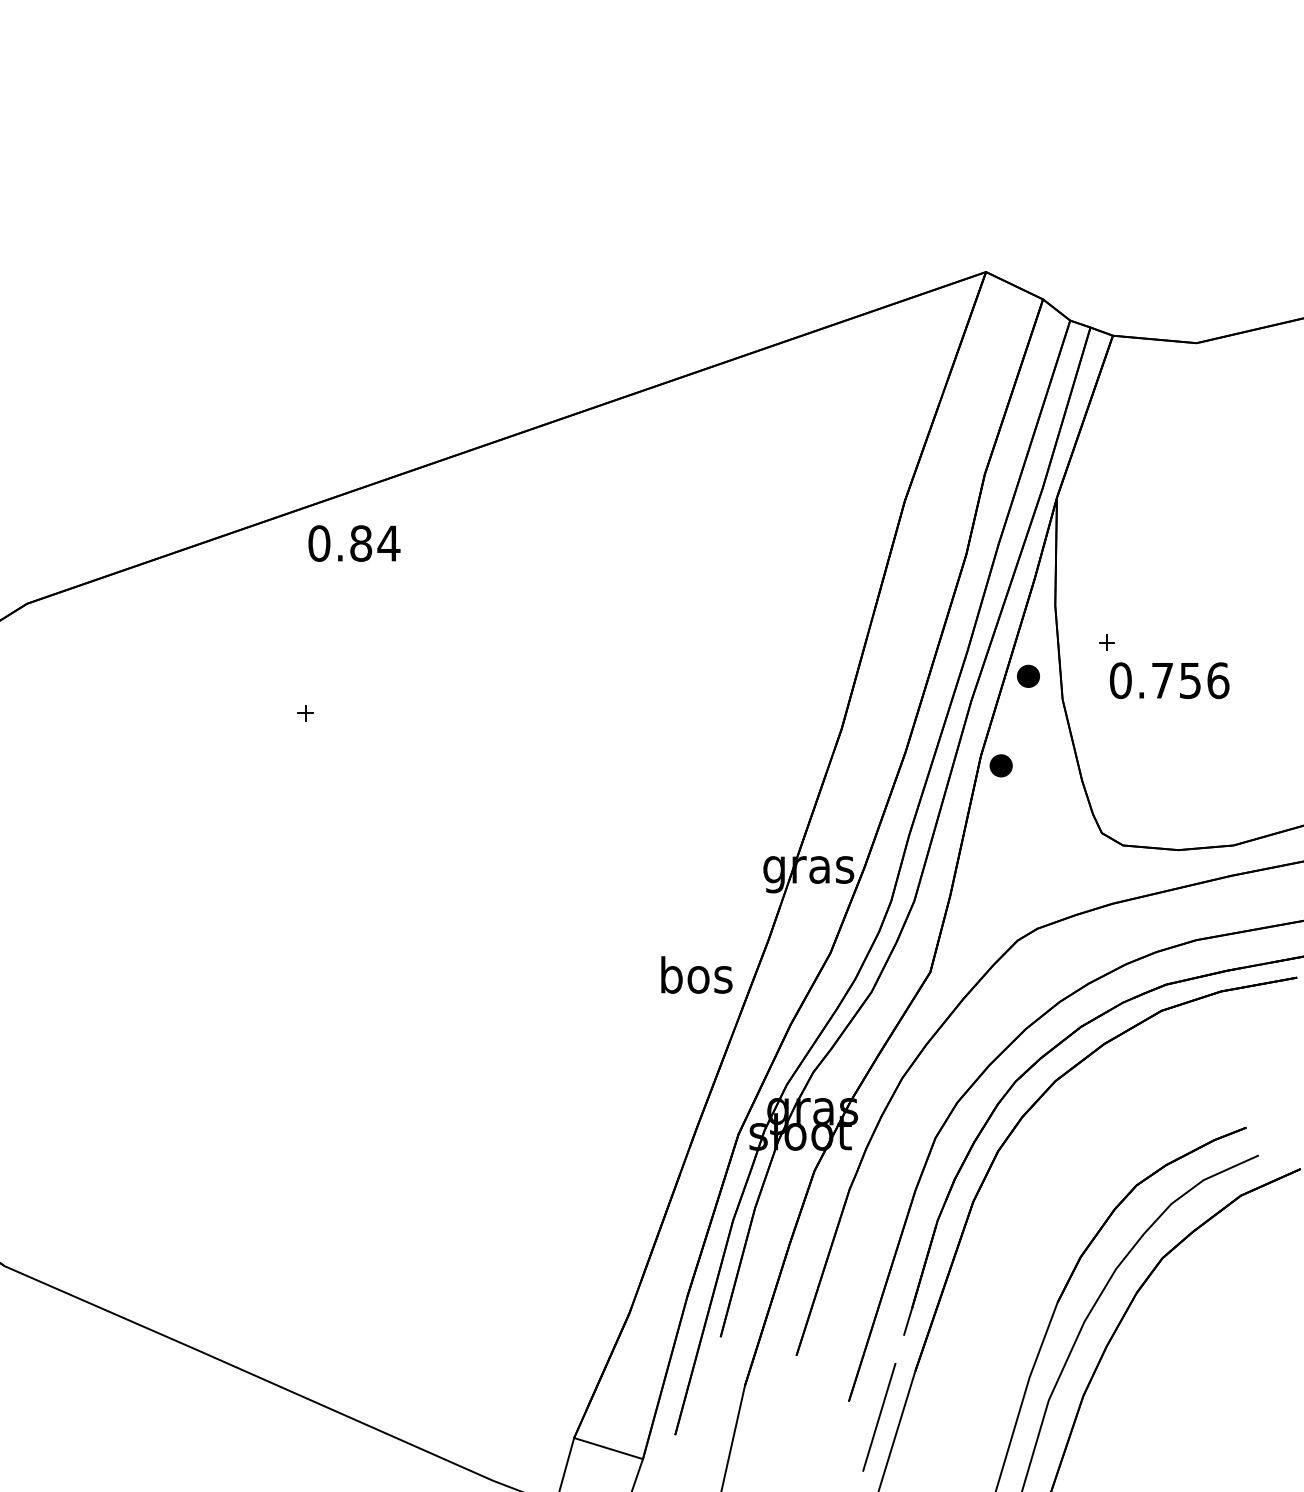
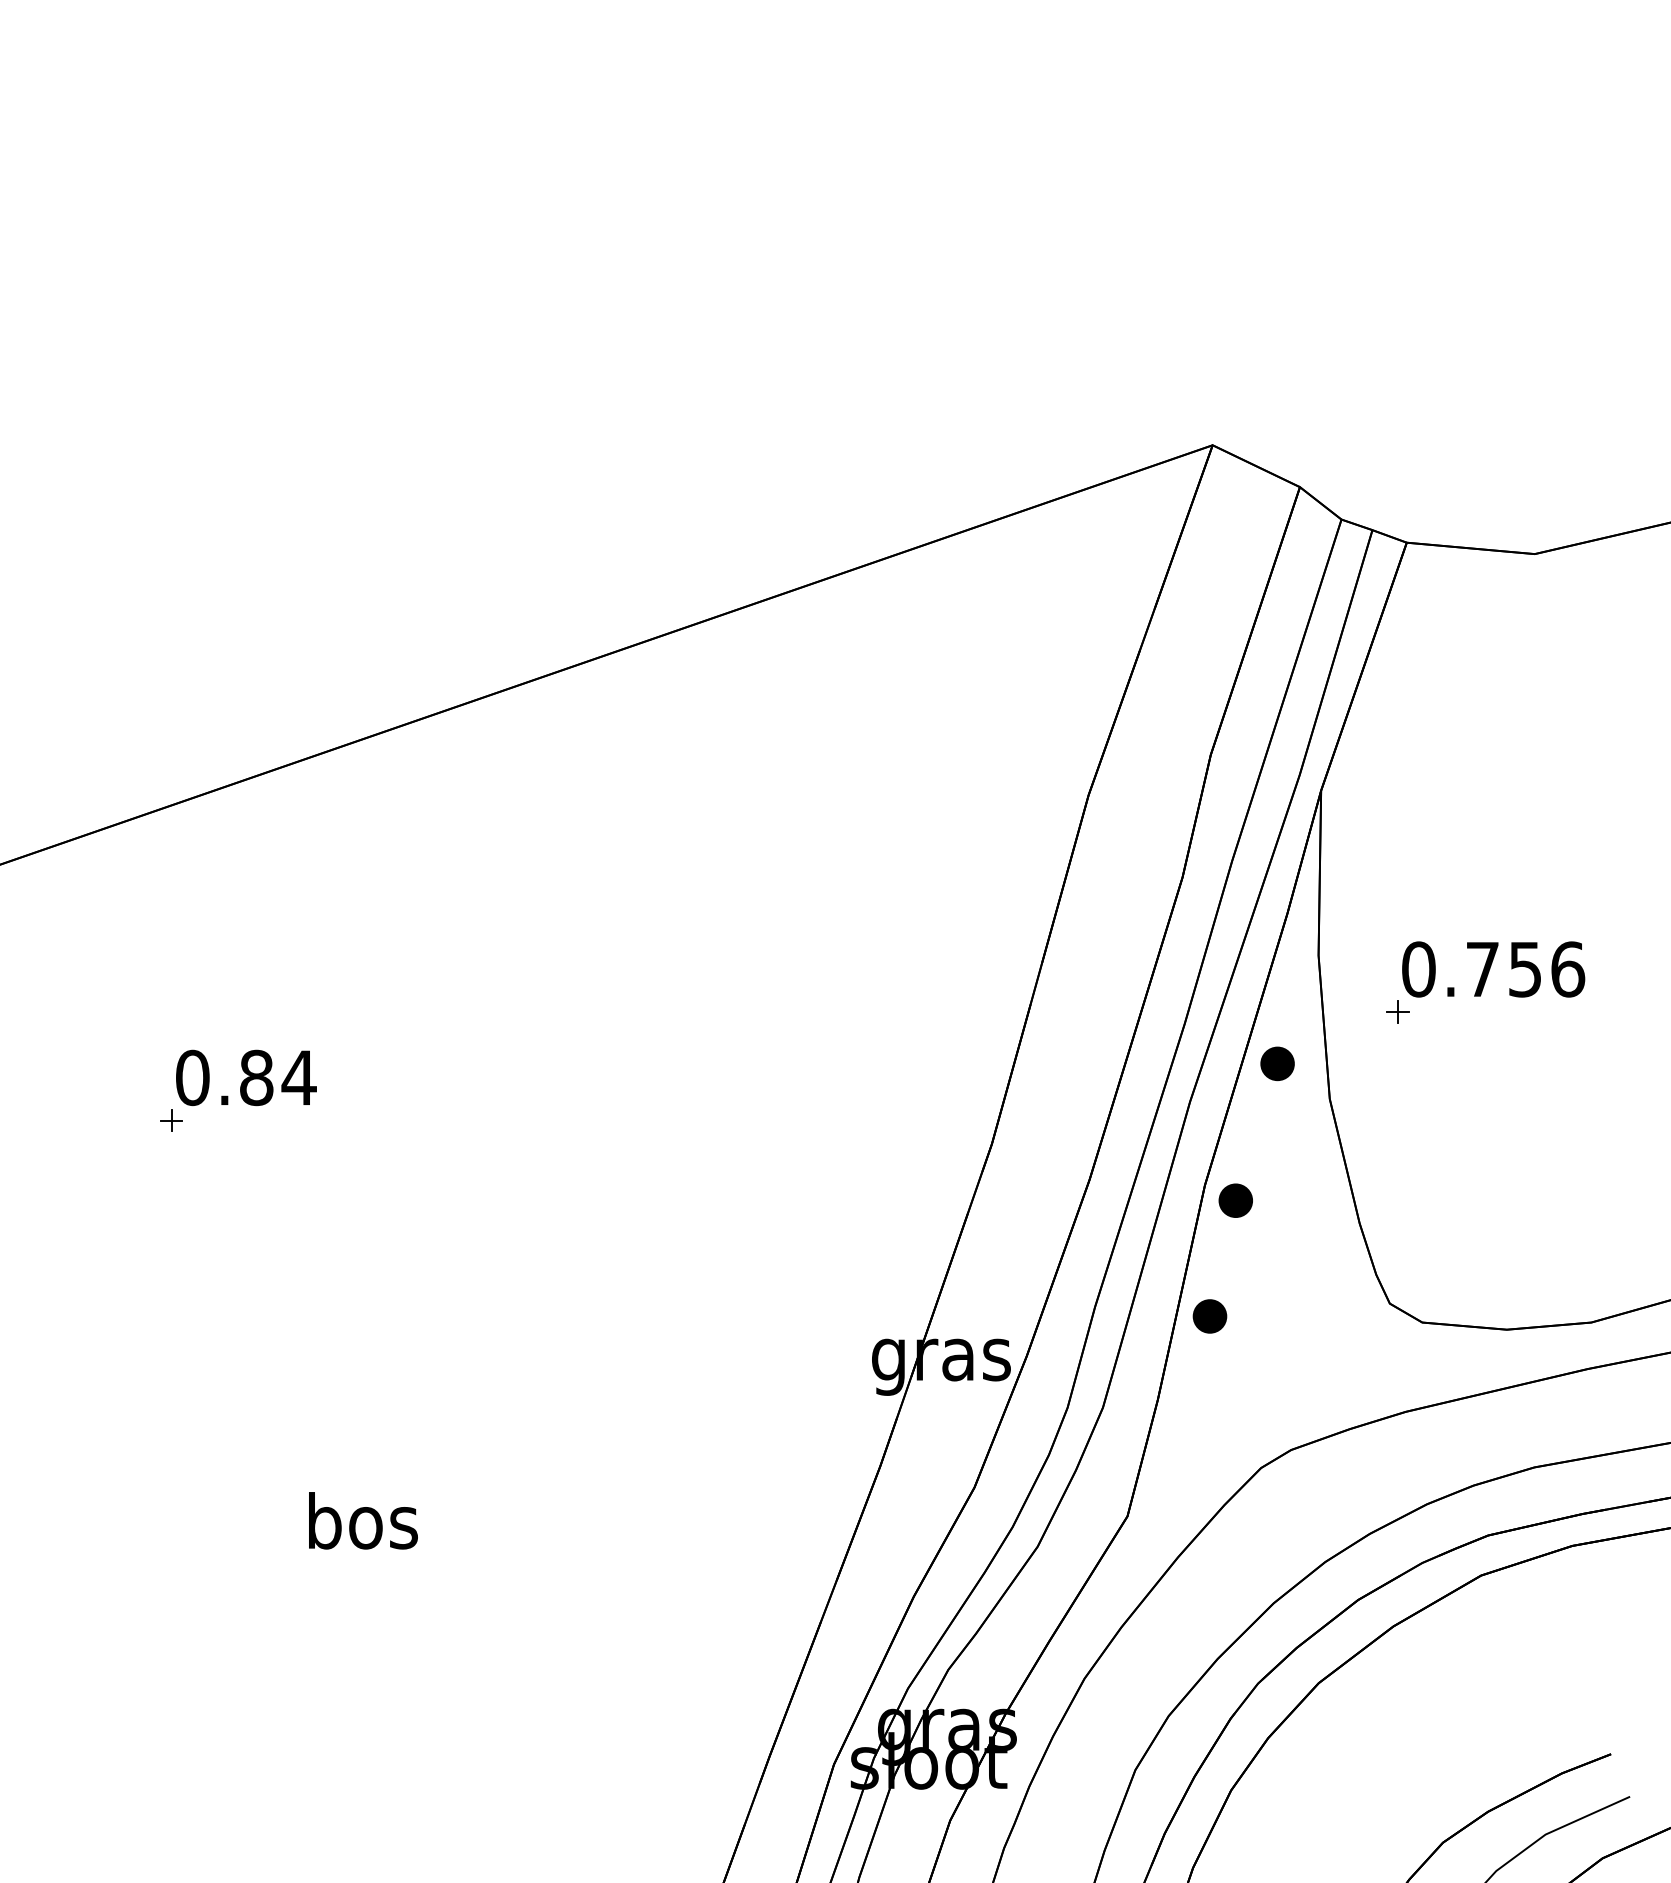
text: (354, 543) -> (246, 1077), moved
text: (1169, 680) -> (1493, 969), moved
part: (983, 841) -> (1208, 1316), added
text: (696, 974) -> (362, 1519), moved

